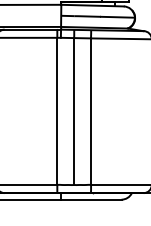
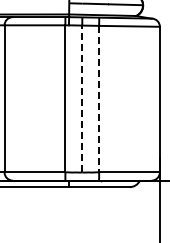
line: (74, 111) -> (82, 98), solid -> dashed
line: (91, 112) -> (99, 99), solid -> dashed

